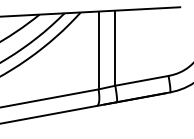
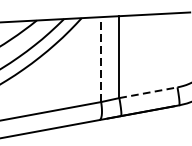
line: (98, 50) -> (101, 59), solid -> dashed
line: (142, 80) -> (149, 92), solid -> dashed

